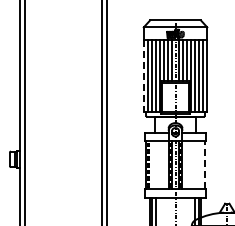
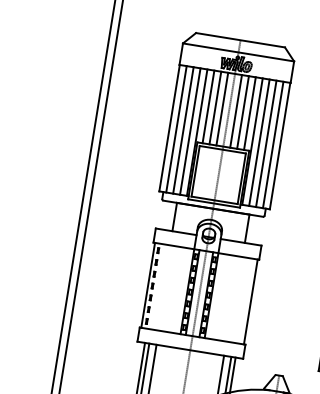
line: (143, 76) -> (168, 129), dashed -> solid
line: (204, 164) -> (250, 300), dashed -> solid

